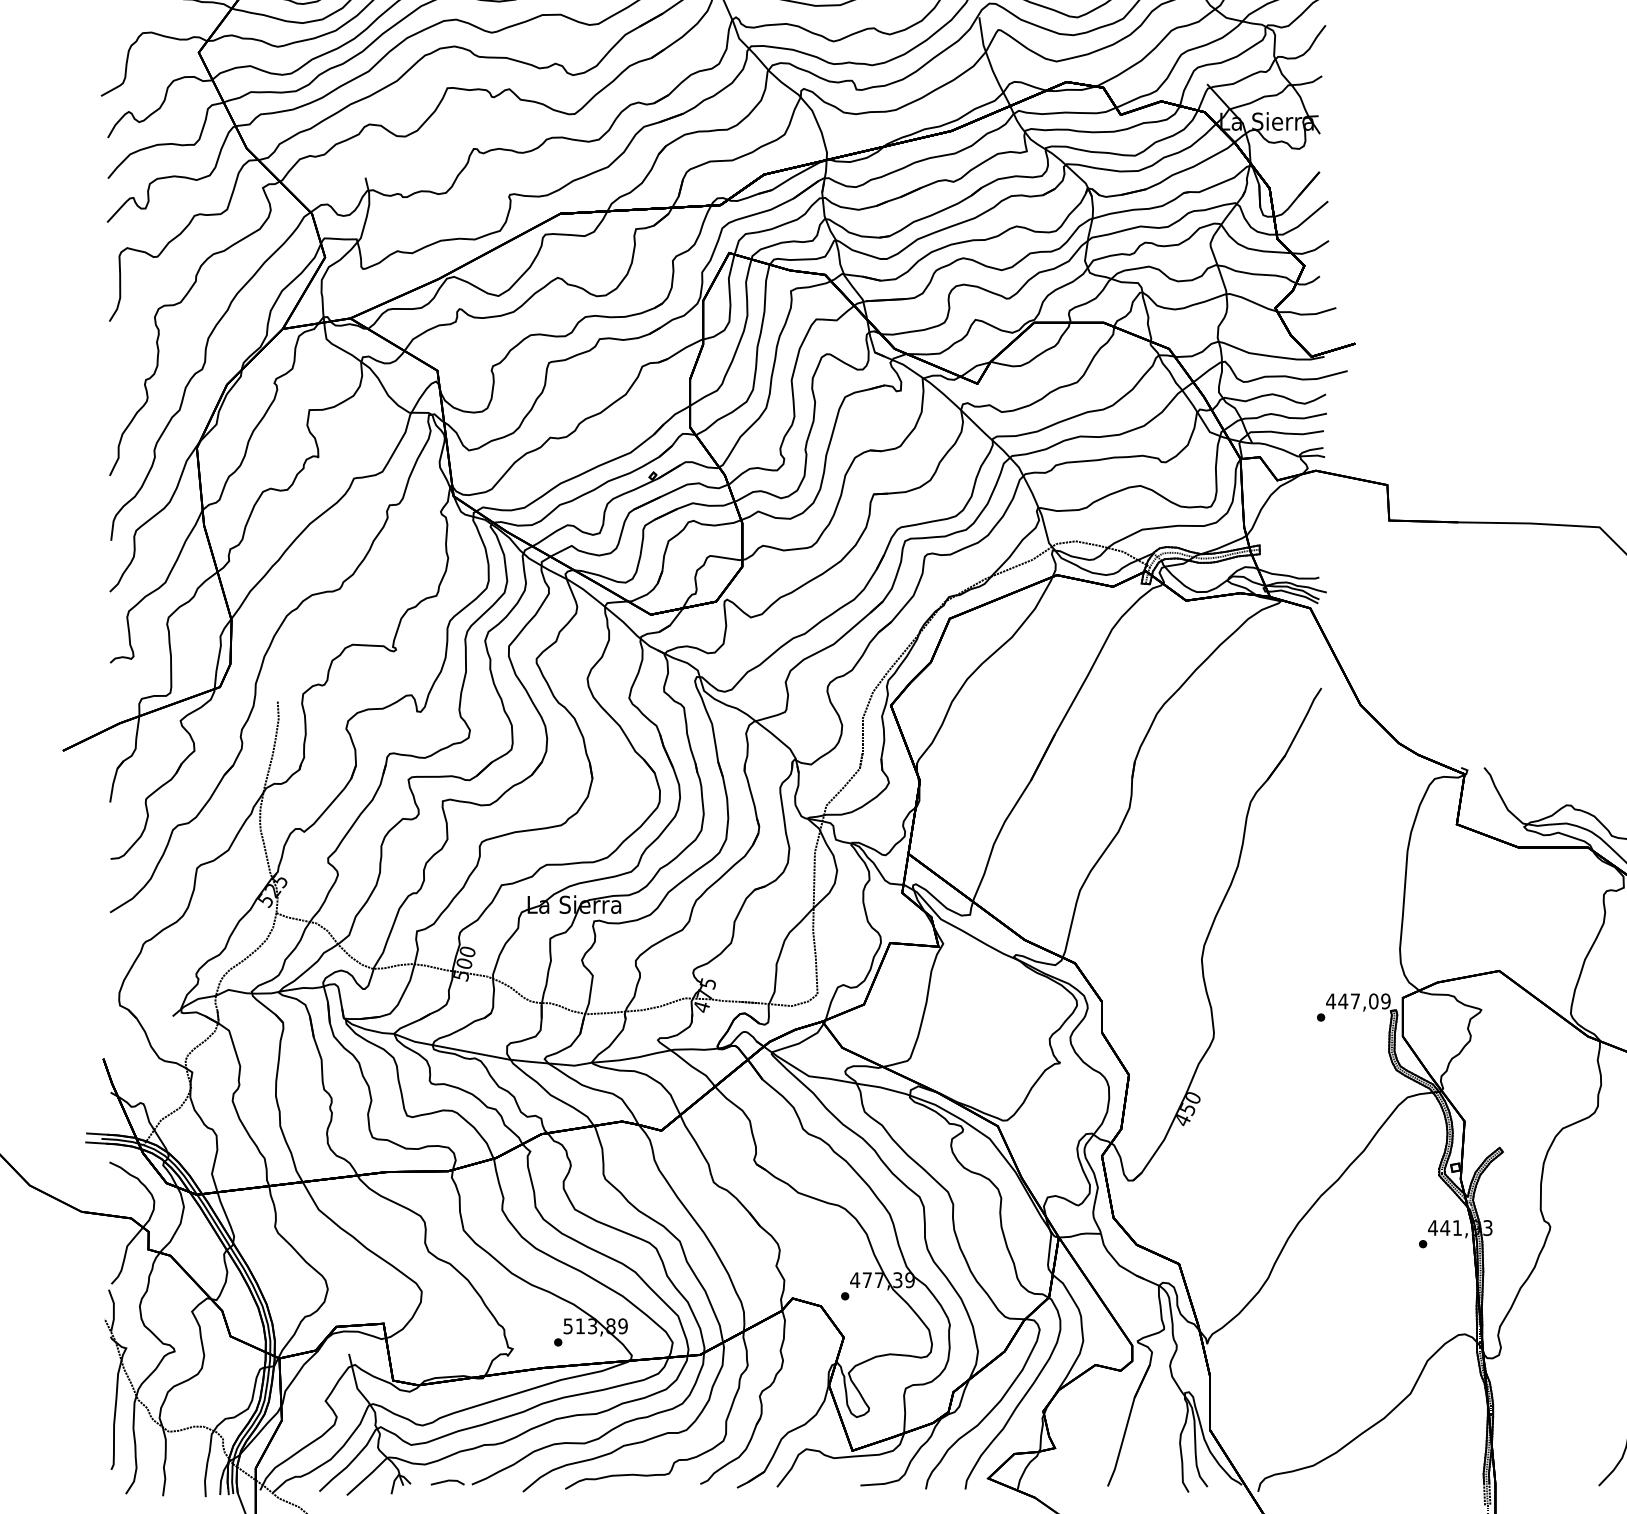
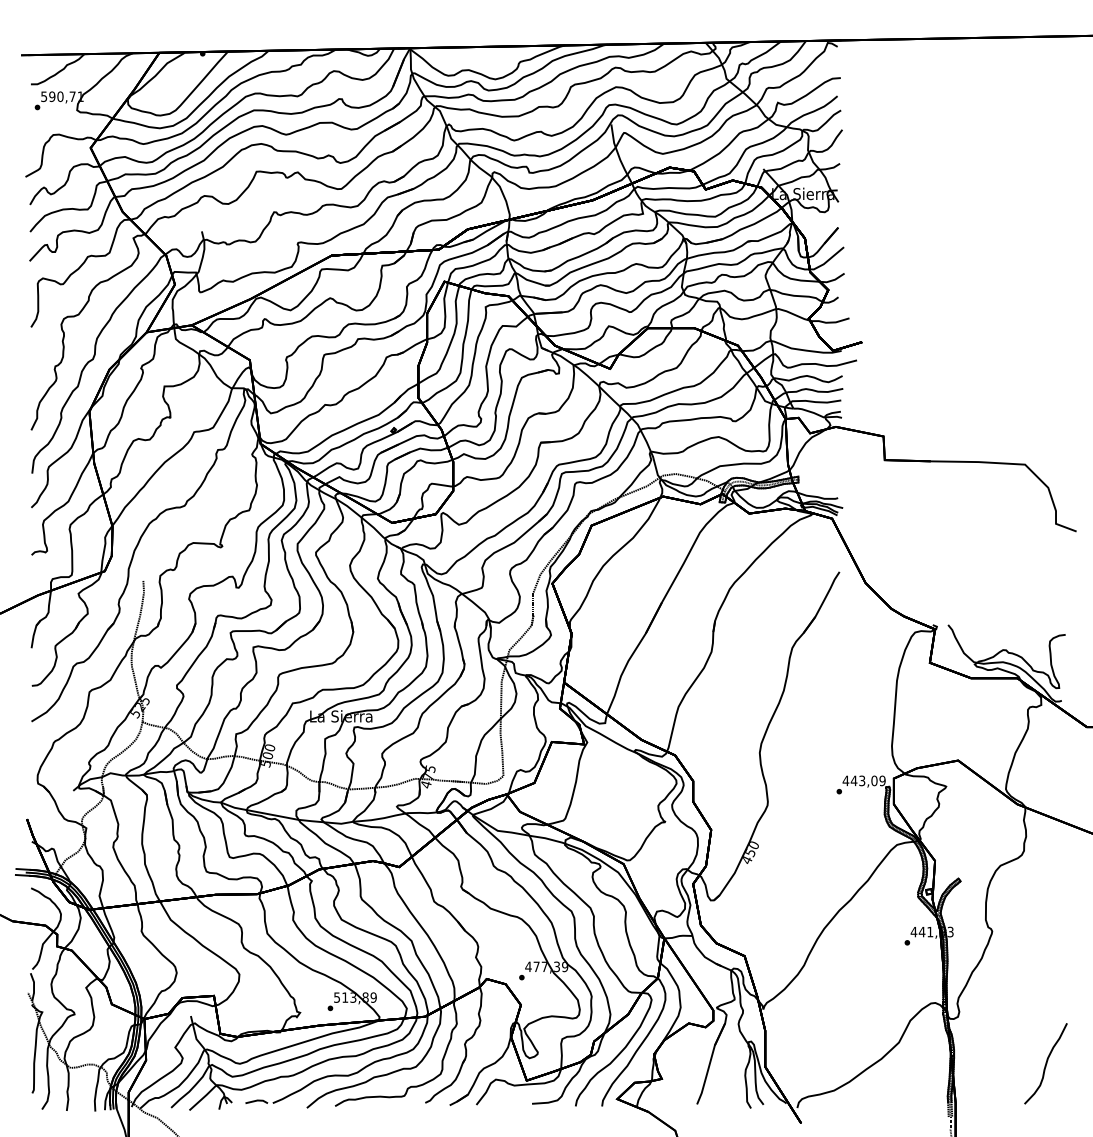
text: (1355, 1000) -> (862, 780), 447,09 -> 443,09

